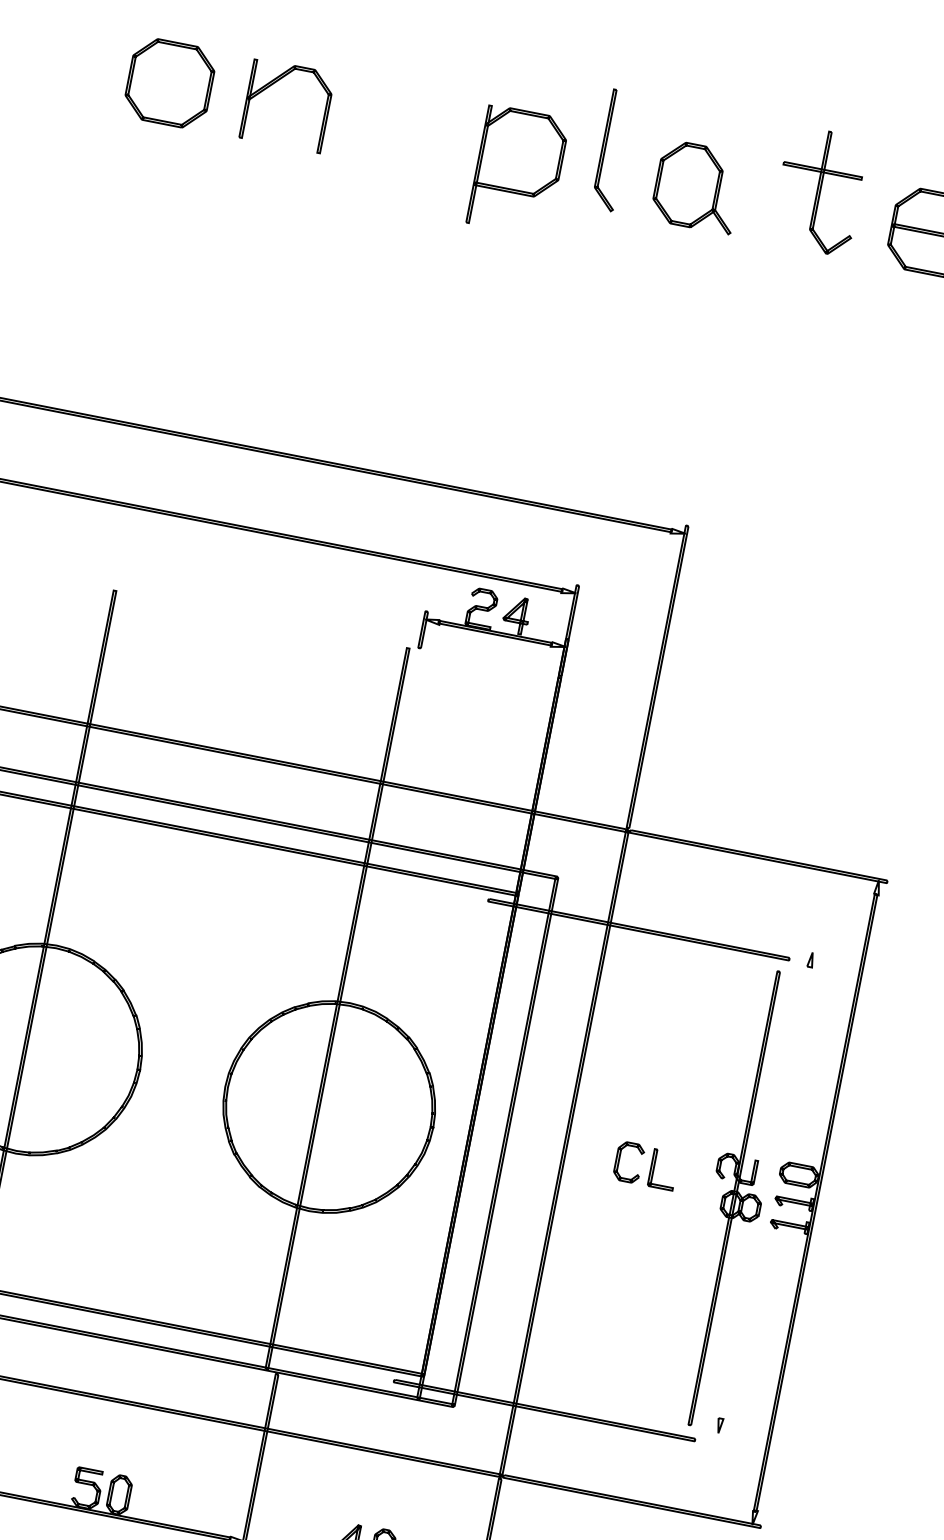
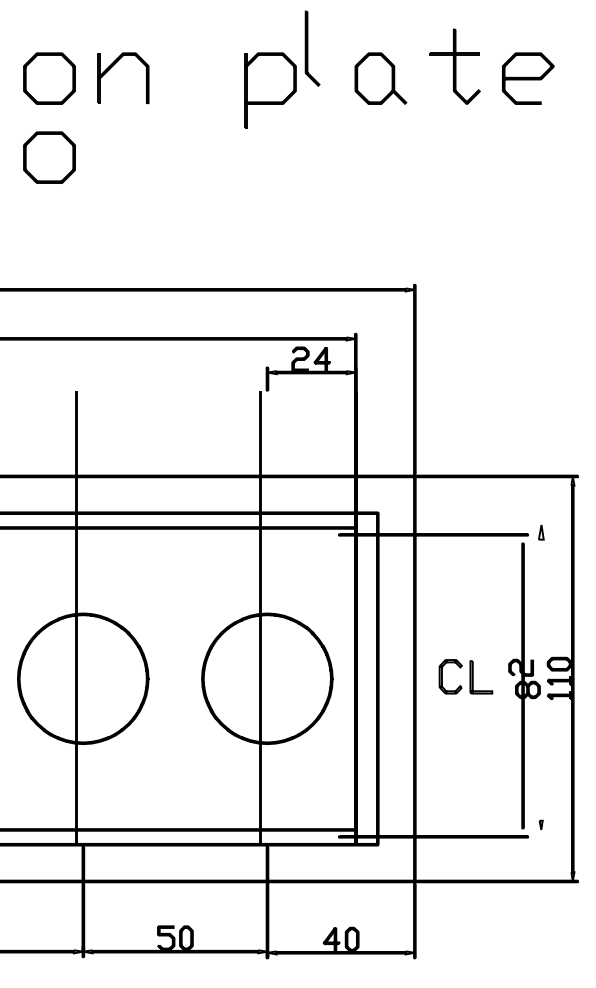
part: (613, 150) -> (312, 48), moved
part: (145, 208) -> (49, 157), added
part: (809, 959) -> (540, 532), size x1.6
part: (645, 1165) -> (465, 676), size x1.4

